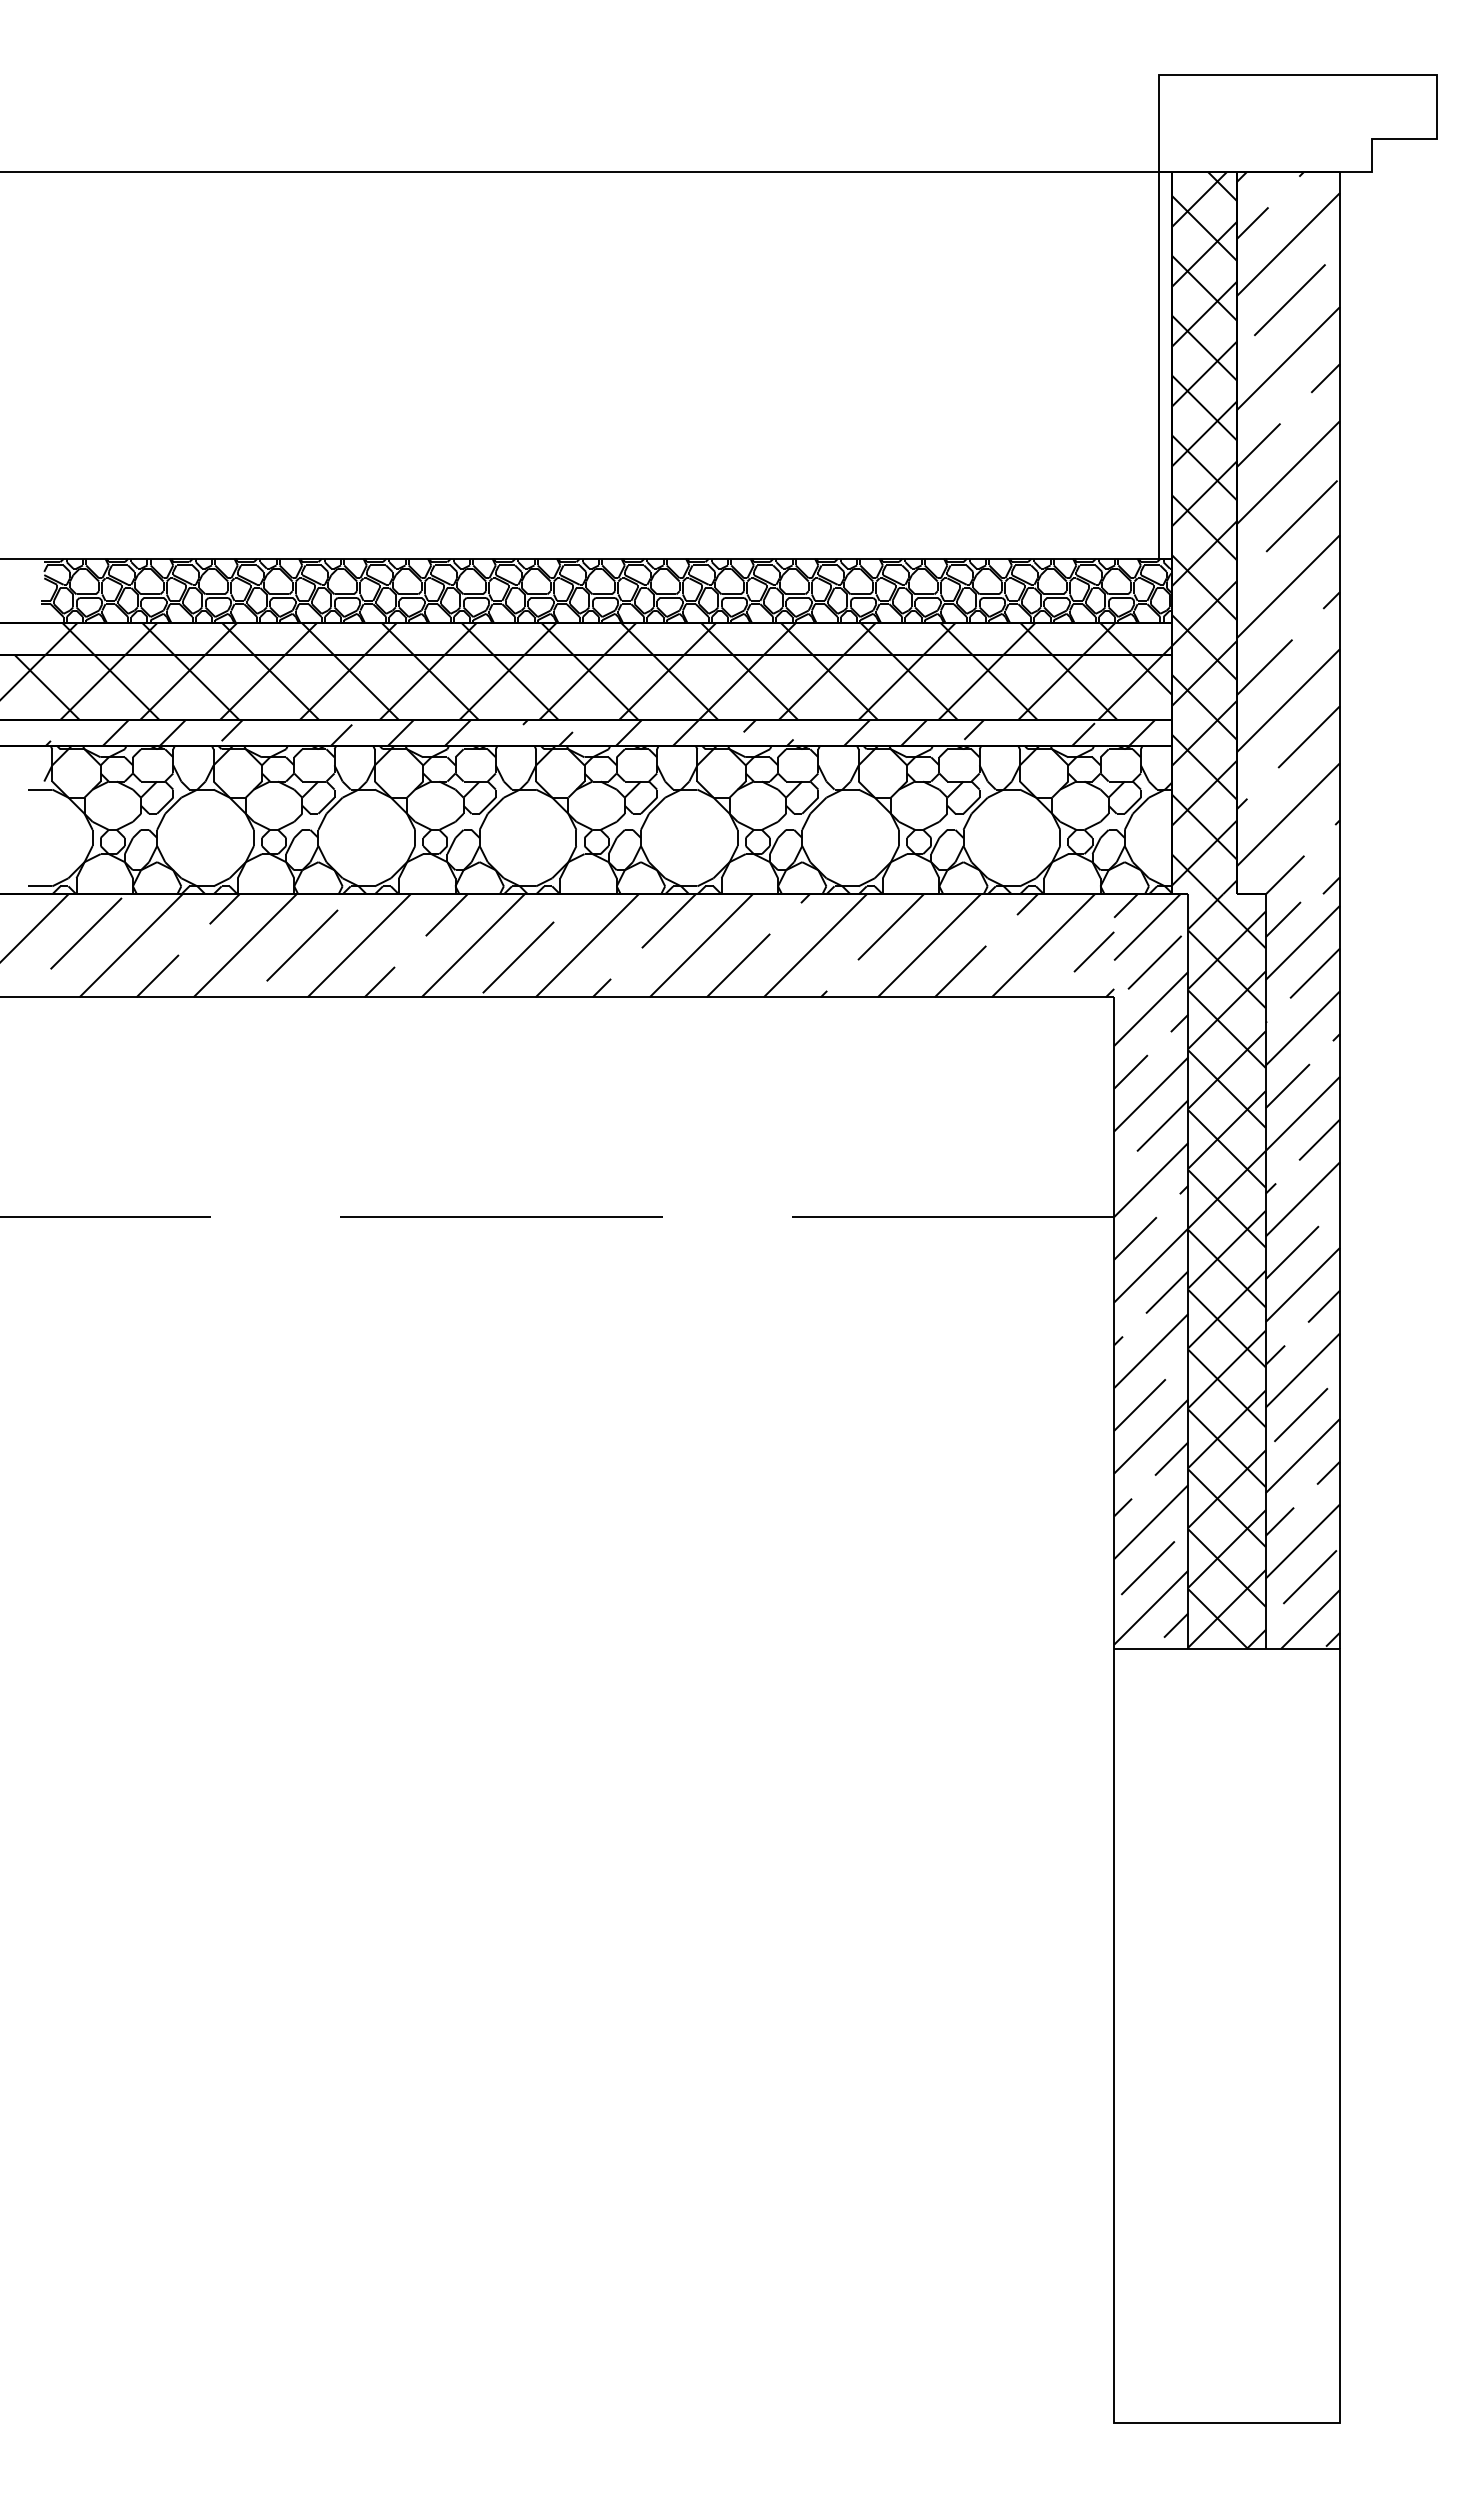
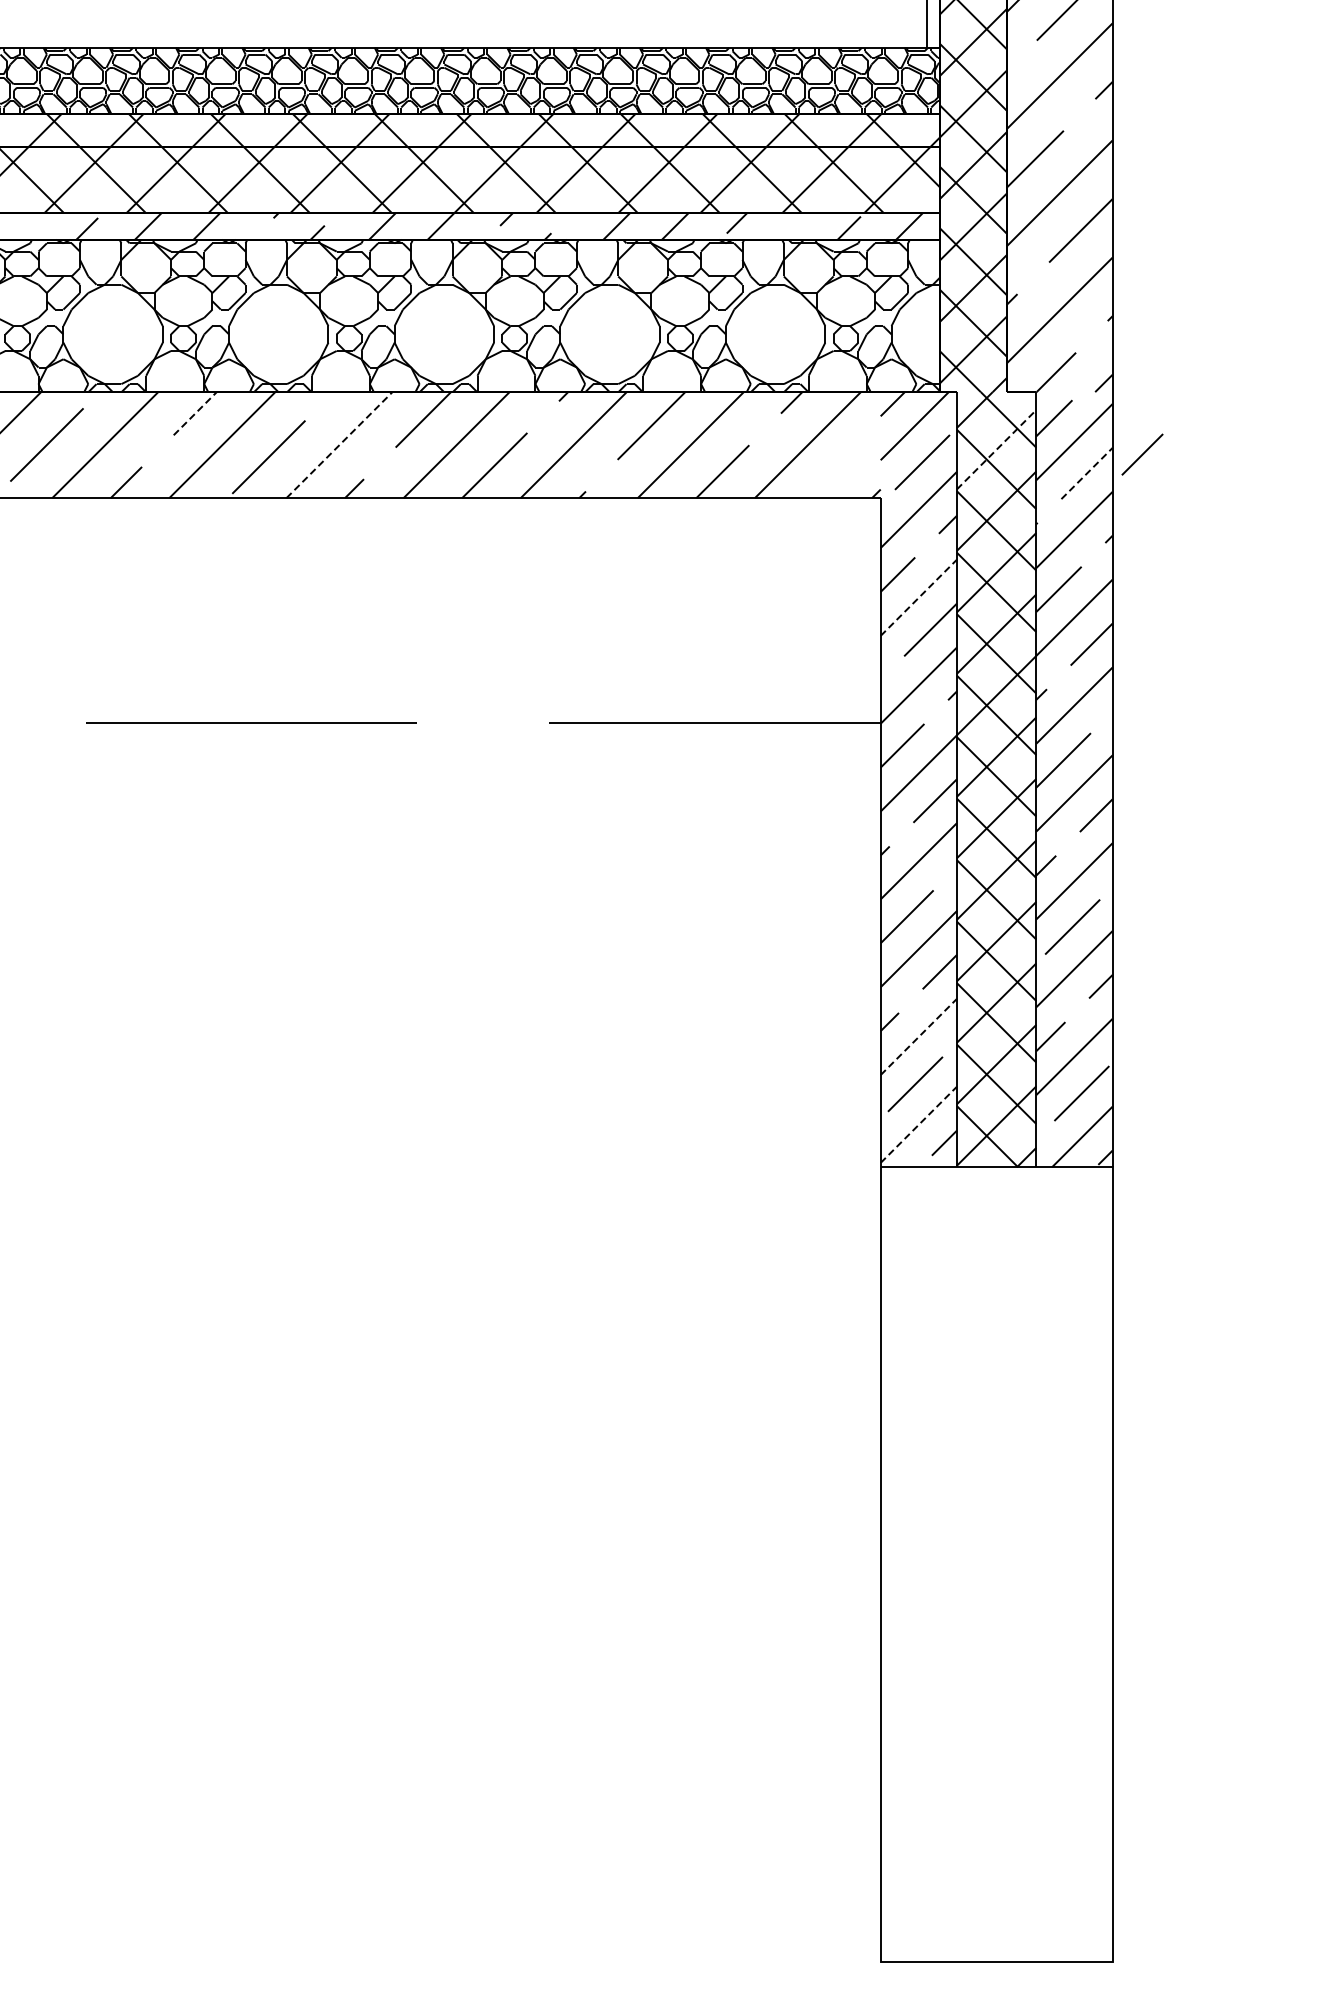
line: (446, 915) -> (194, 414), solid -> dashed
line: (587, 945) -> (339, 444), solid -> dashed
line: (1227, 950) -> (997, 449), solid -> dashed
line: (1093, 951) -> (1141, 454), moved
line: (1315, 973) -> (1087, 473), solid -> dashed
line: (1151, 1094) -> (918, 597), solid -> dashed
line: (1151, 1521) -> (918, 1036), solid -> dashed
line: (1151, 1607) -> (918, 1124), solid -> dashed

